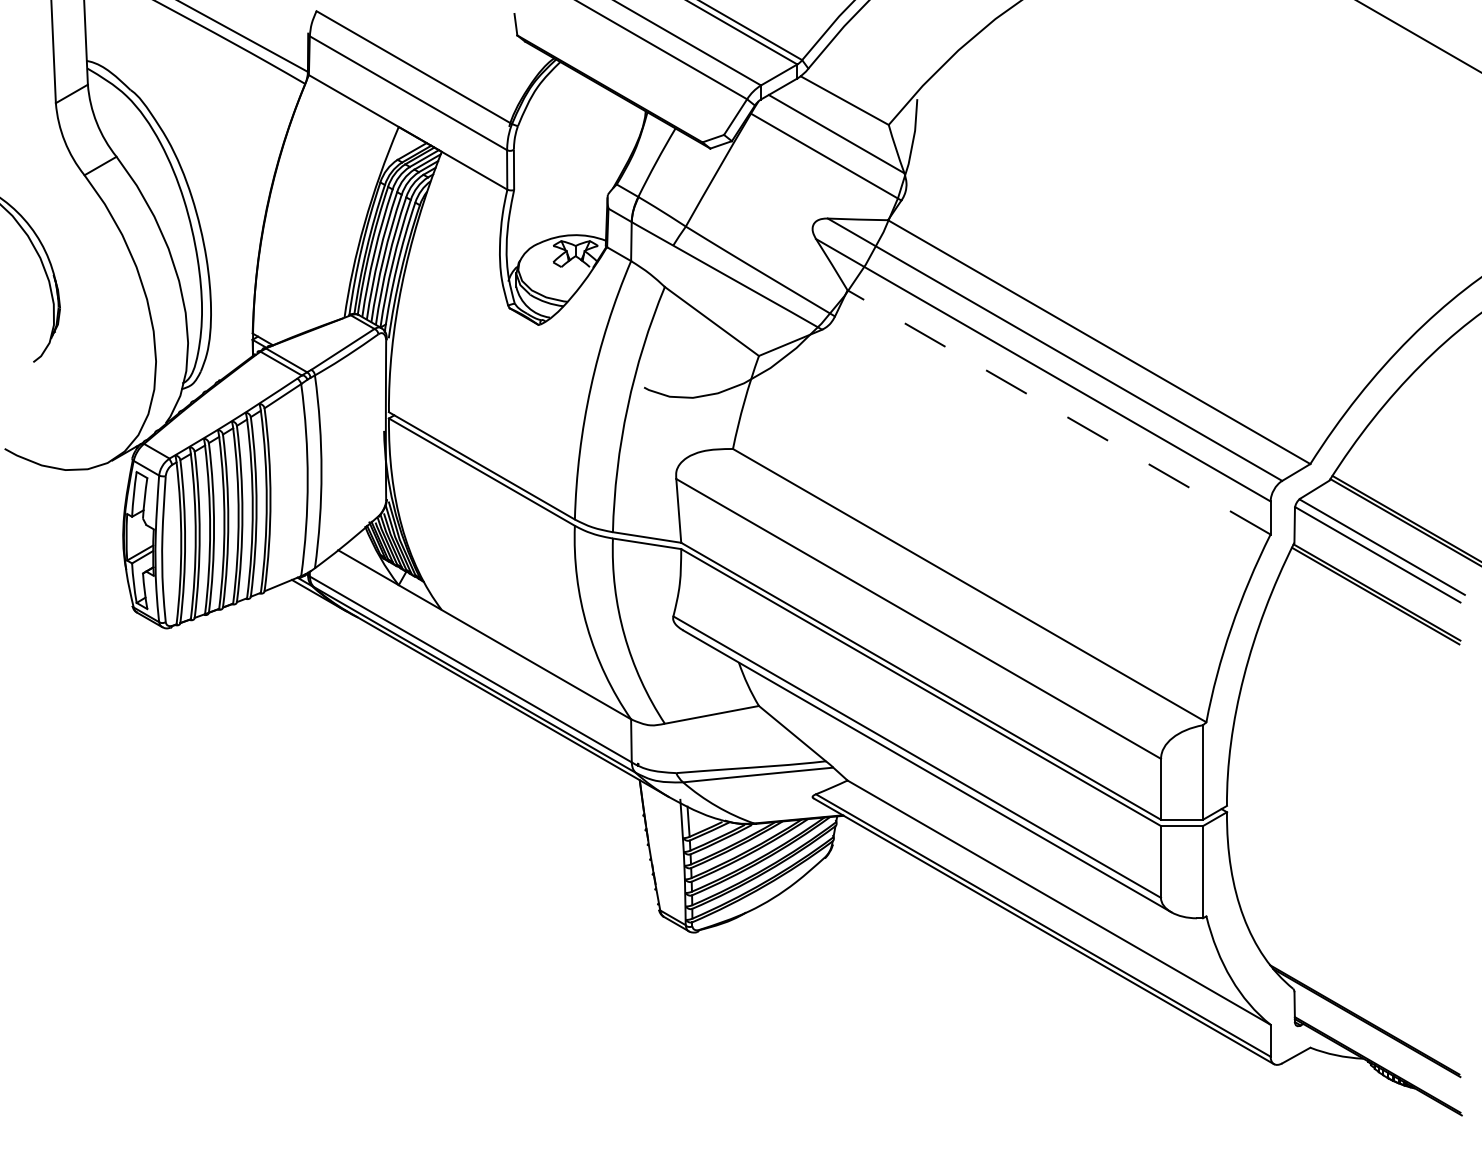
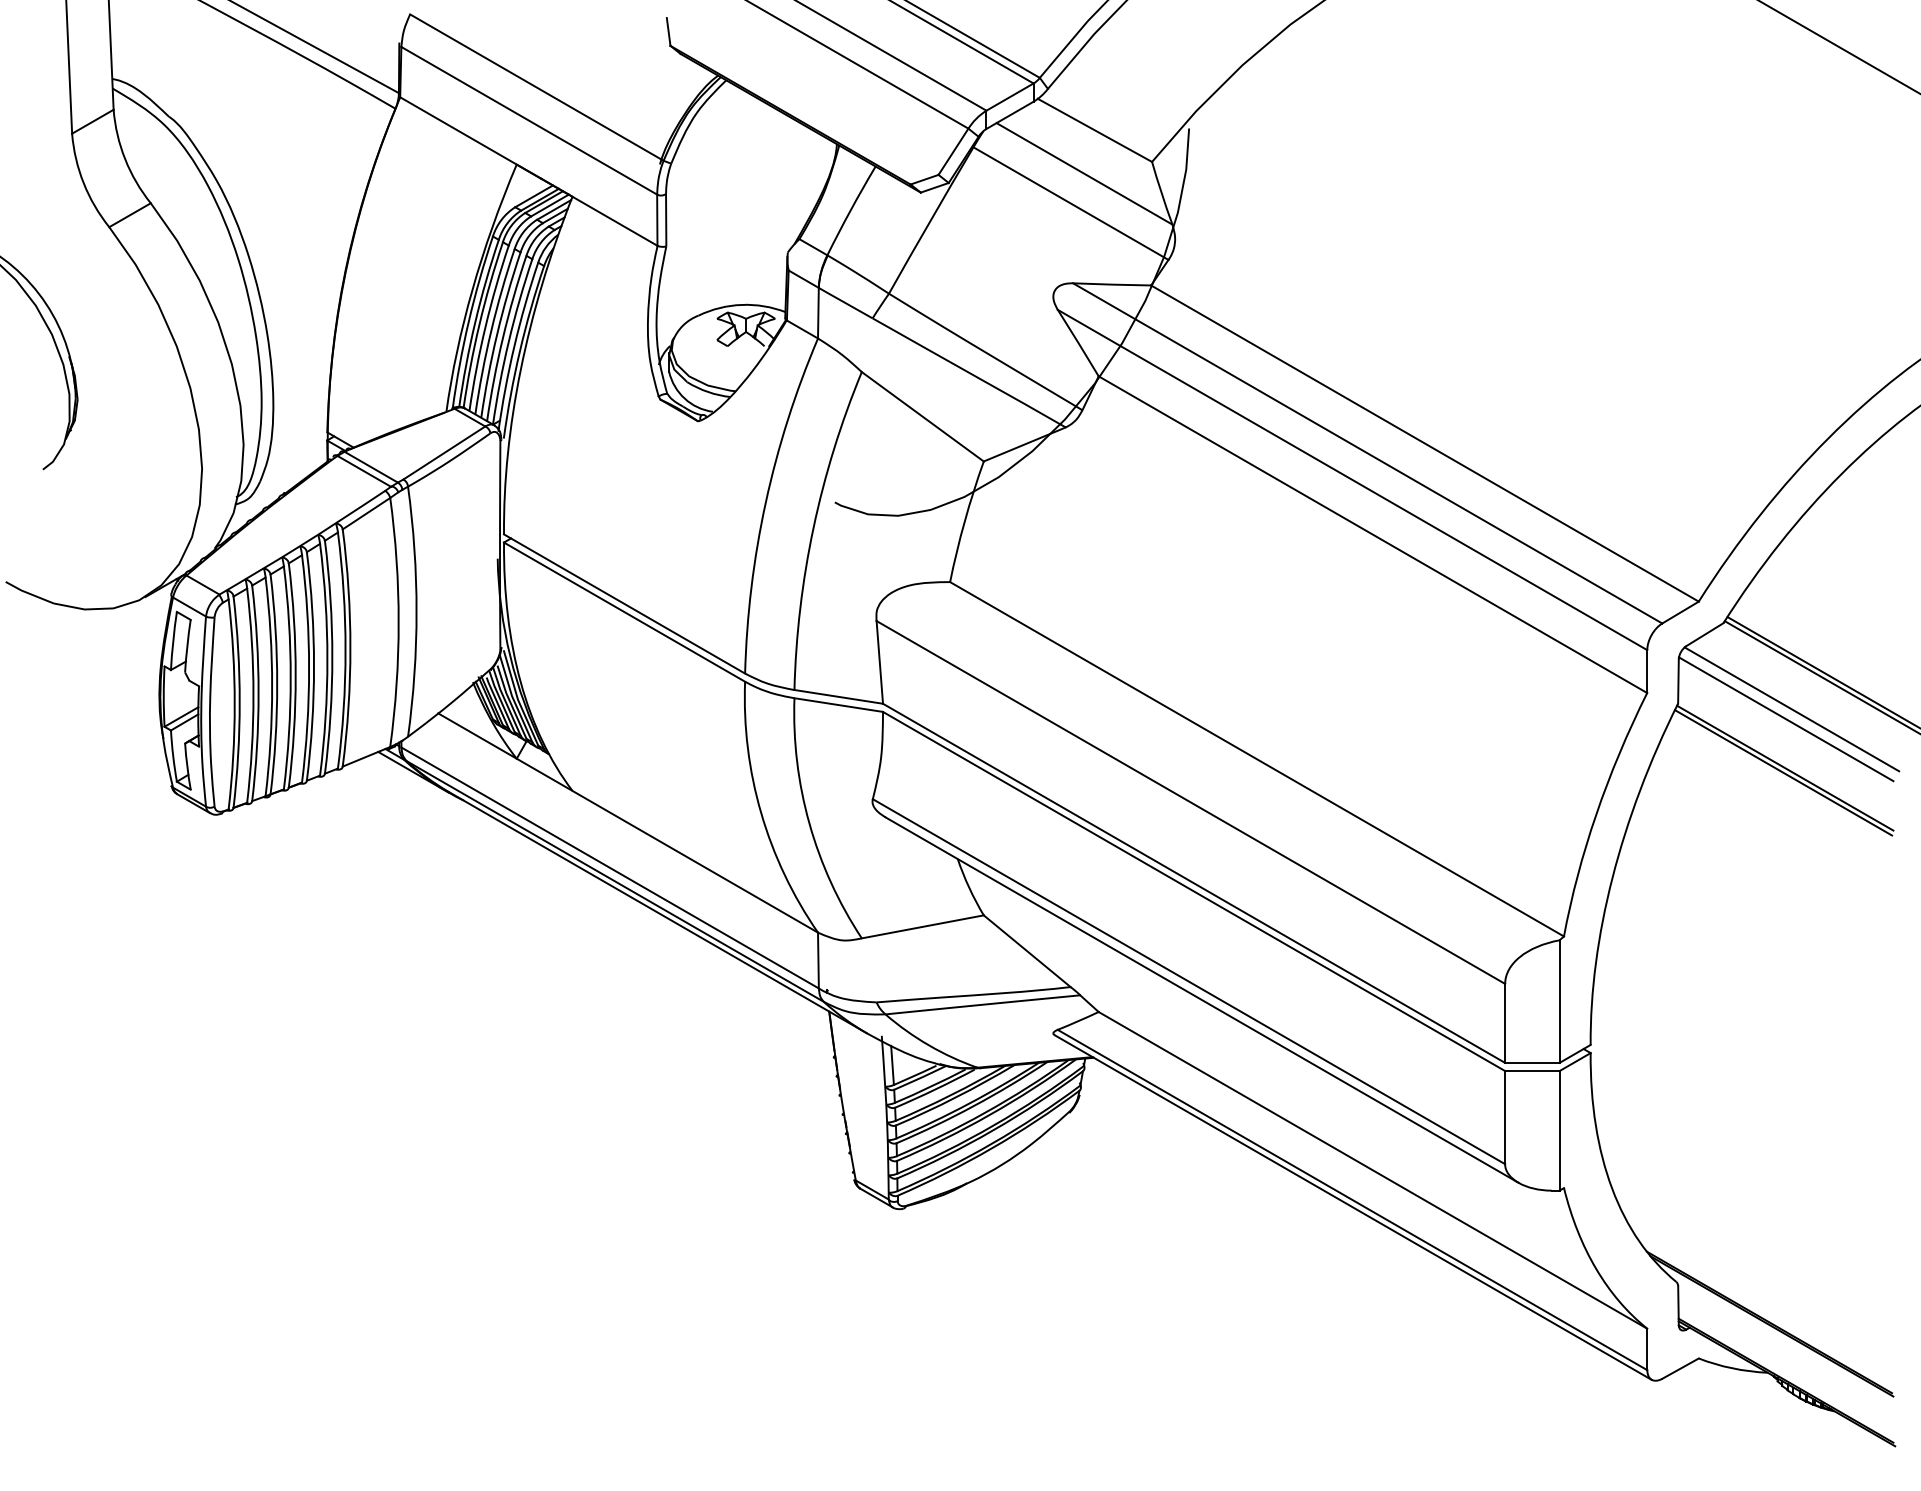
line: (1058, 412) -> (1372, 534), dashed -> solid

